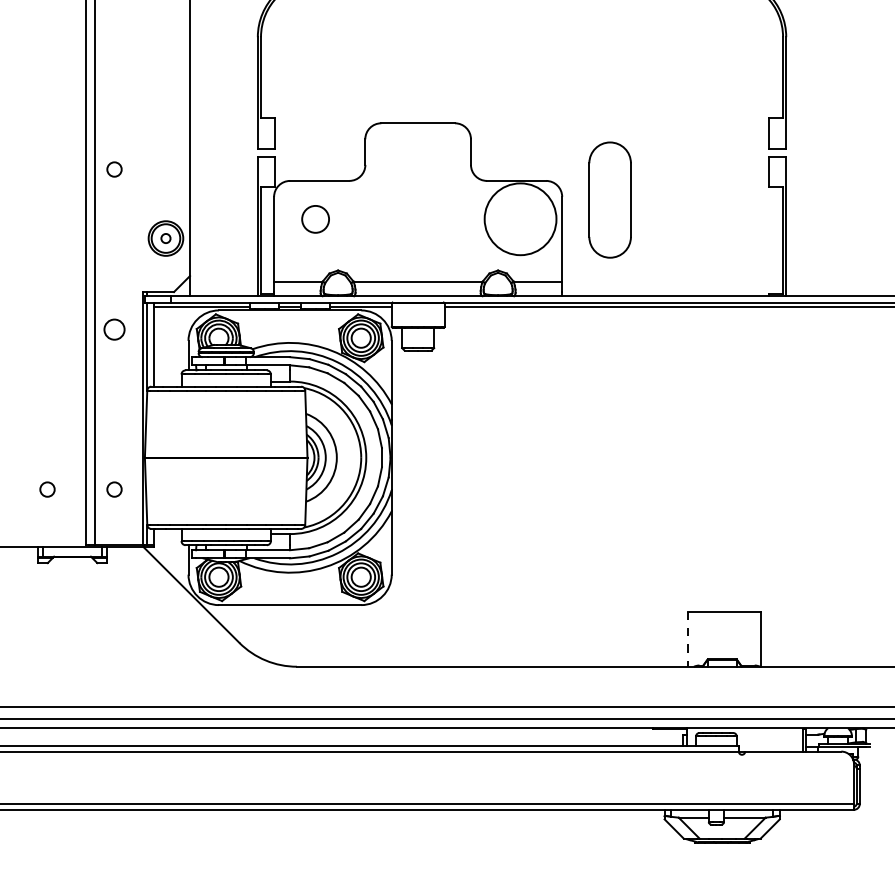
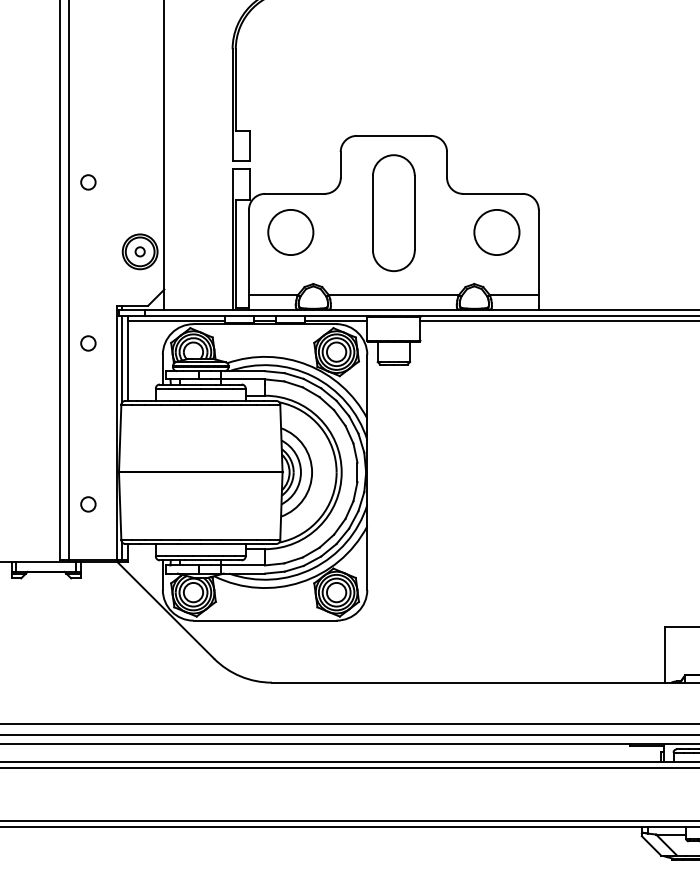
part: (609, 199) -> (393, 212), moved
circle: (520, 218) -> (496, 231), size x0.62
circle: (315, 219) -> (290, 232), size x1.67
circle: (114, 329) -> (88, 343), size x0.71
circle: (47, 489) -> (20, 504), removed
line: (688, 639) -> (665, 655), dashed -> solid

